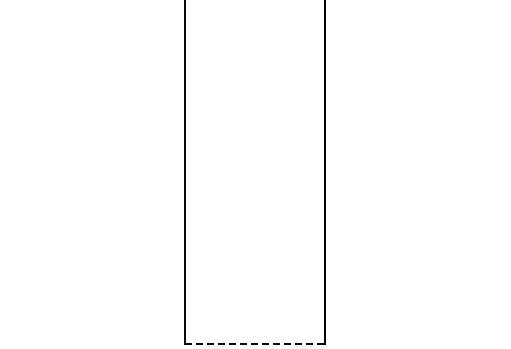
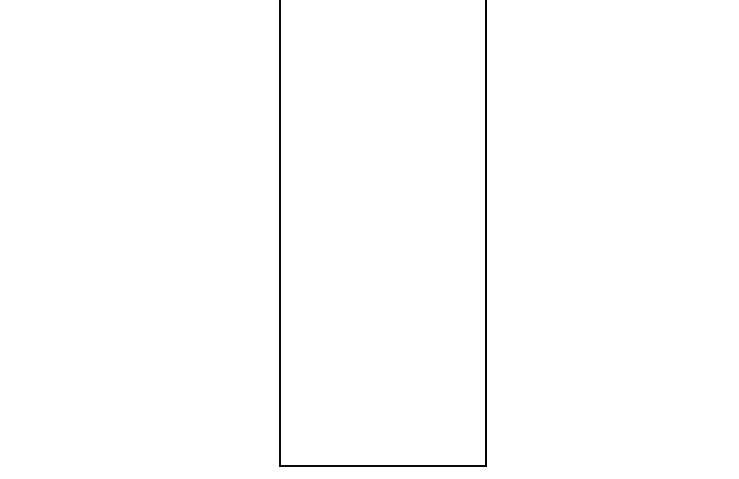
line: (255, 343) -> (383, 465), dashed -> solid

